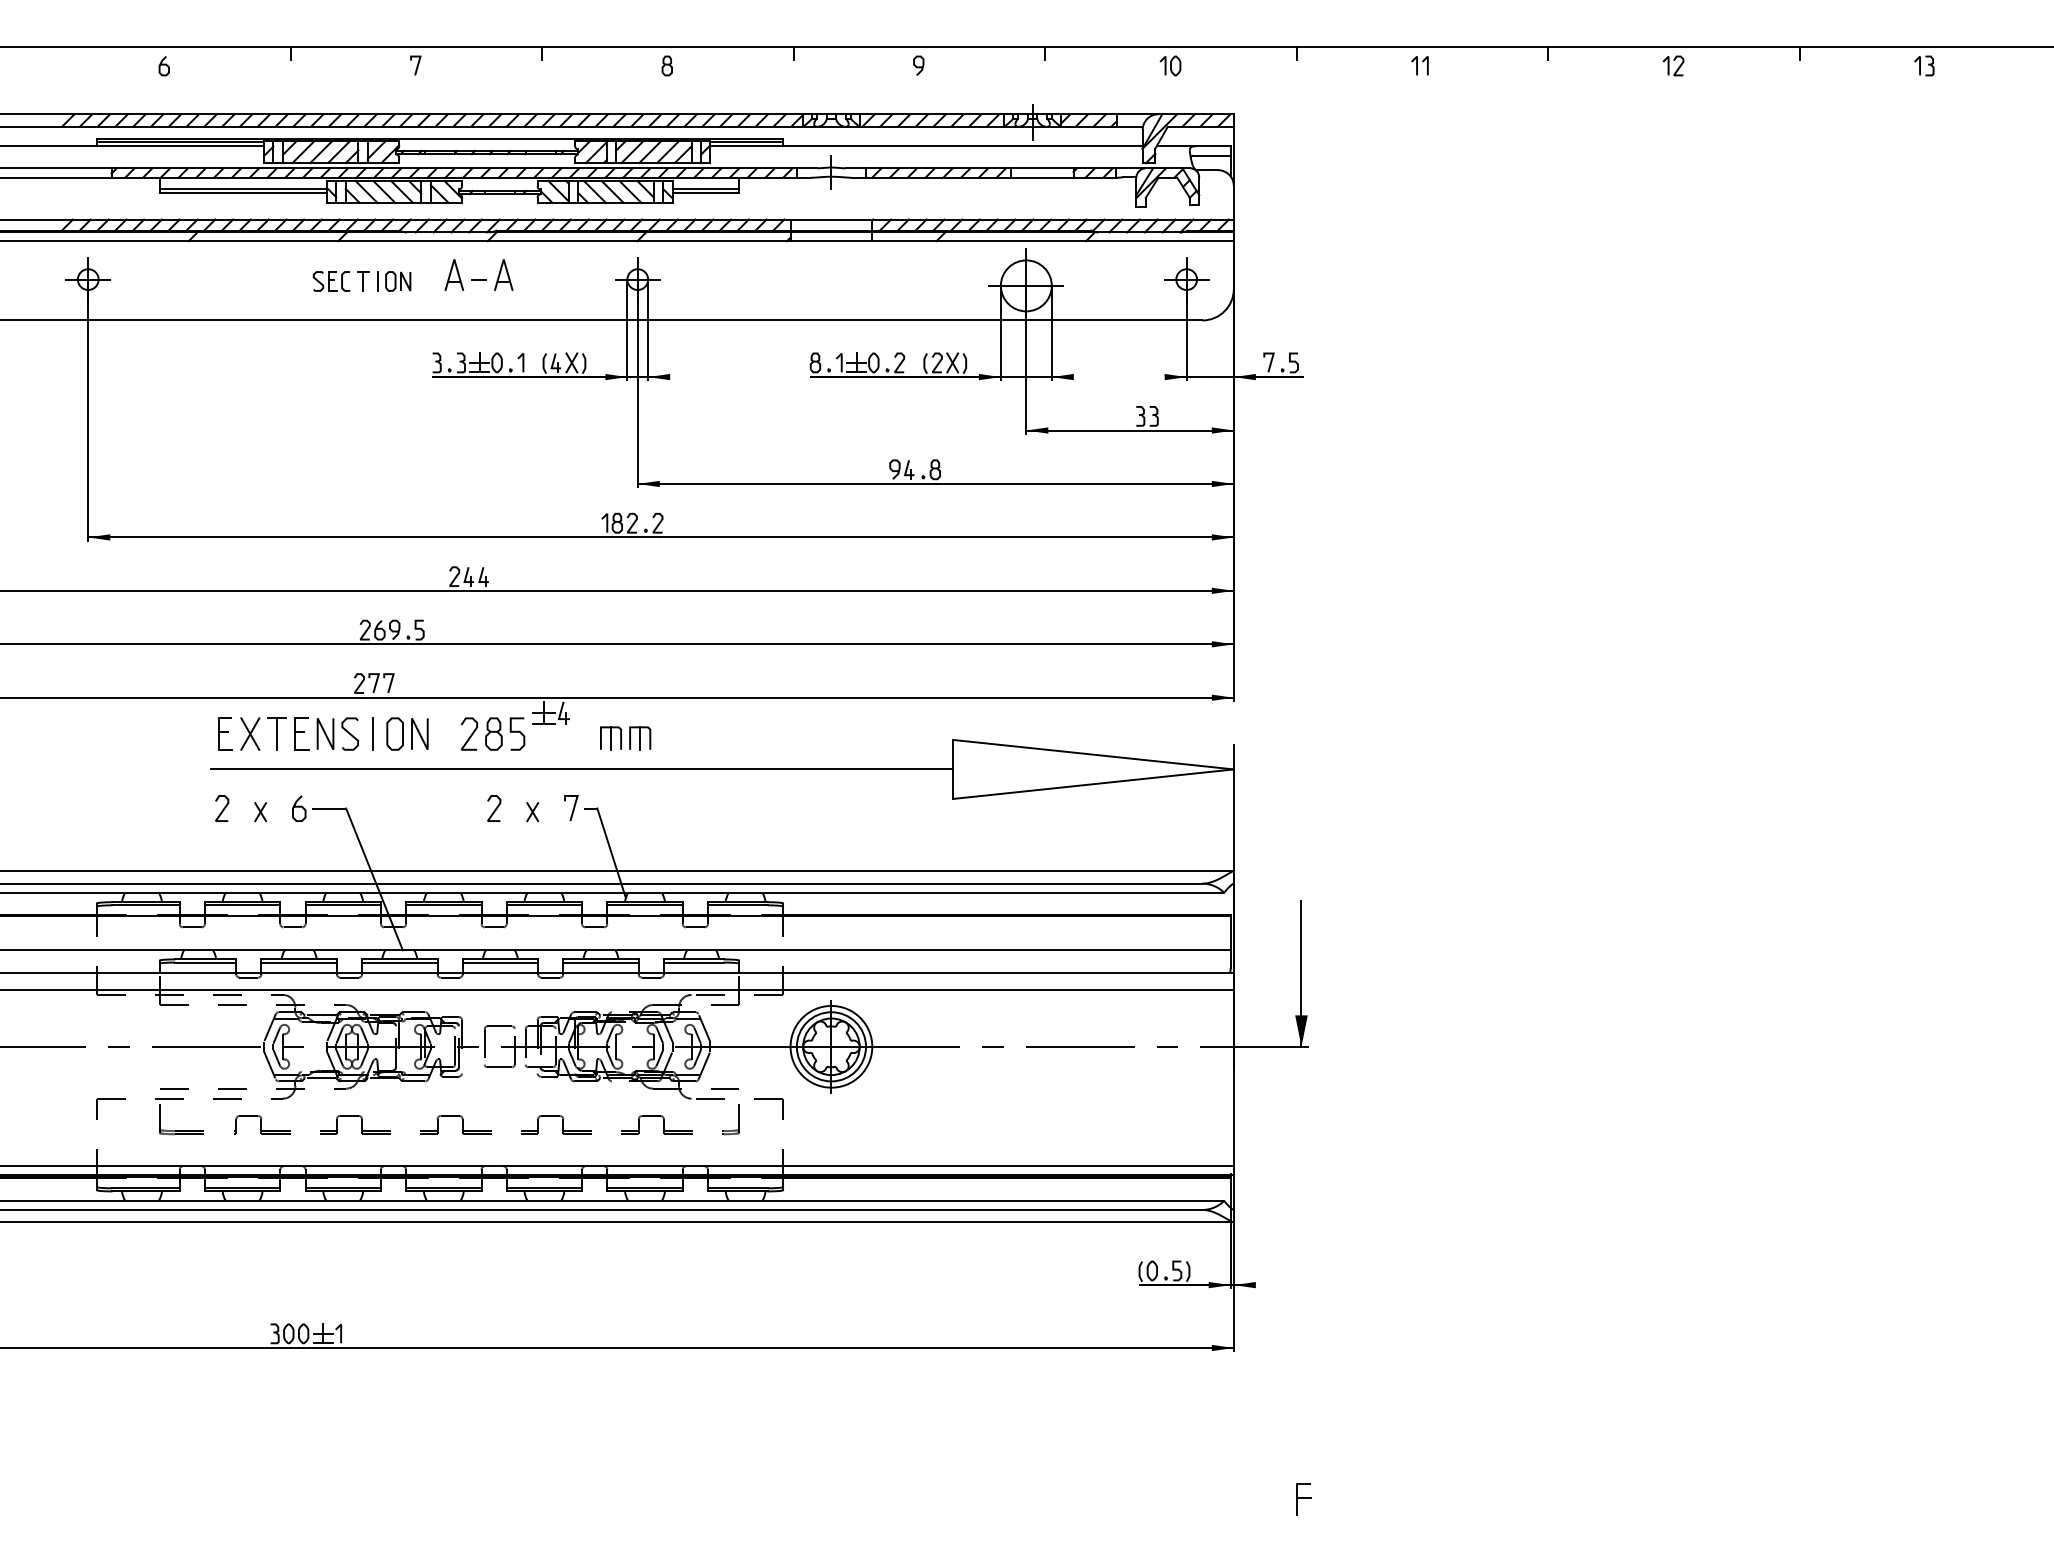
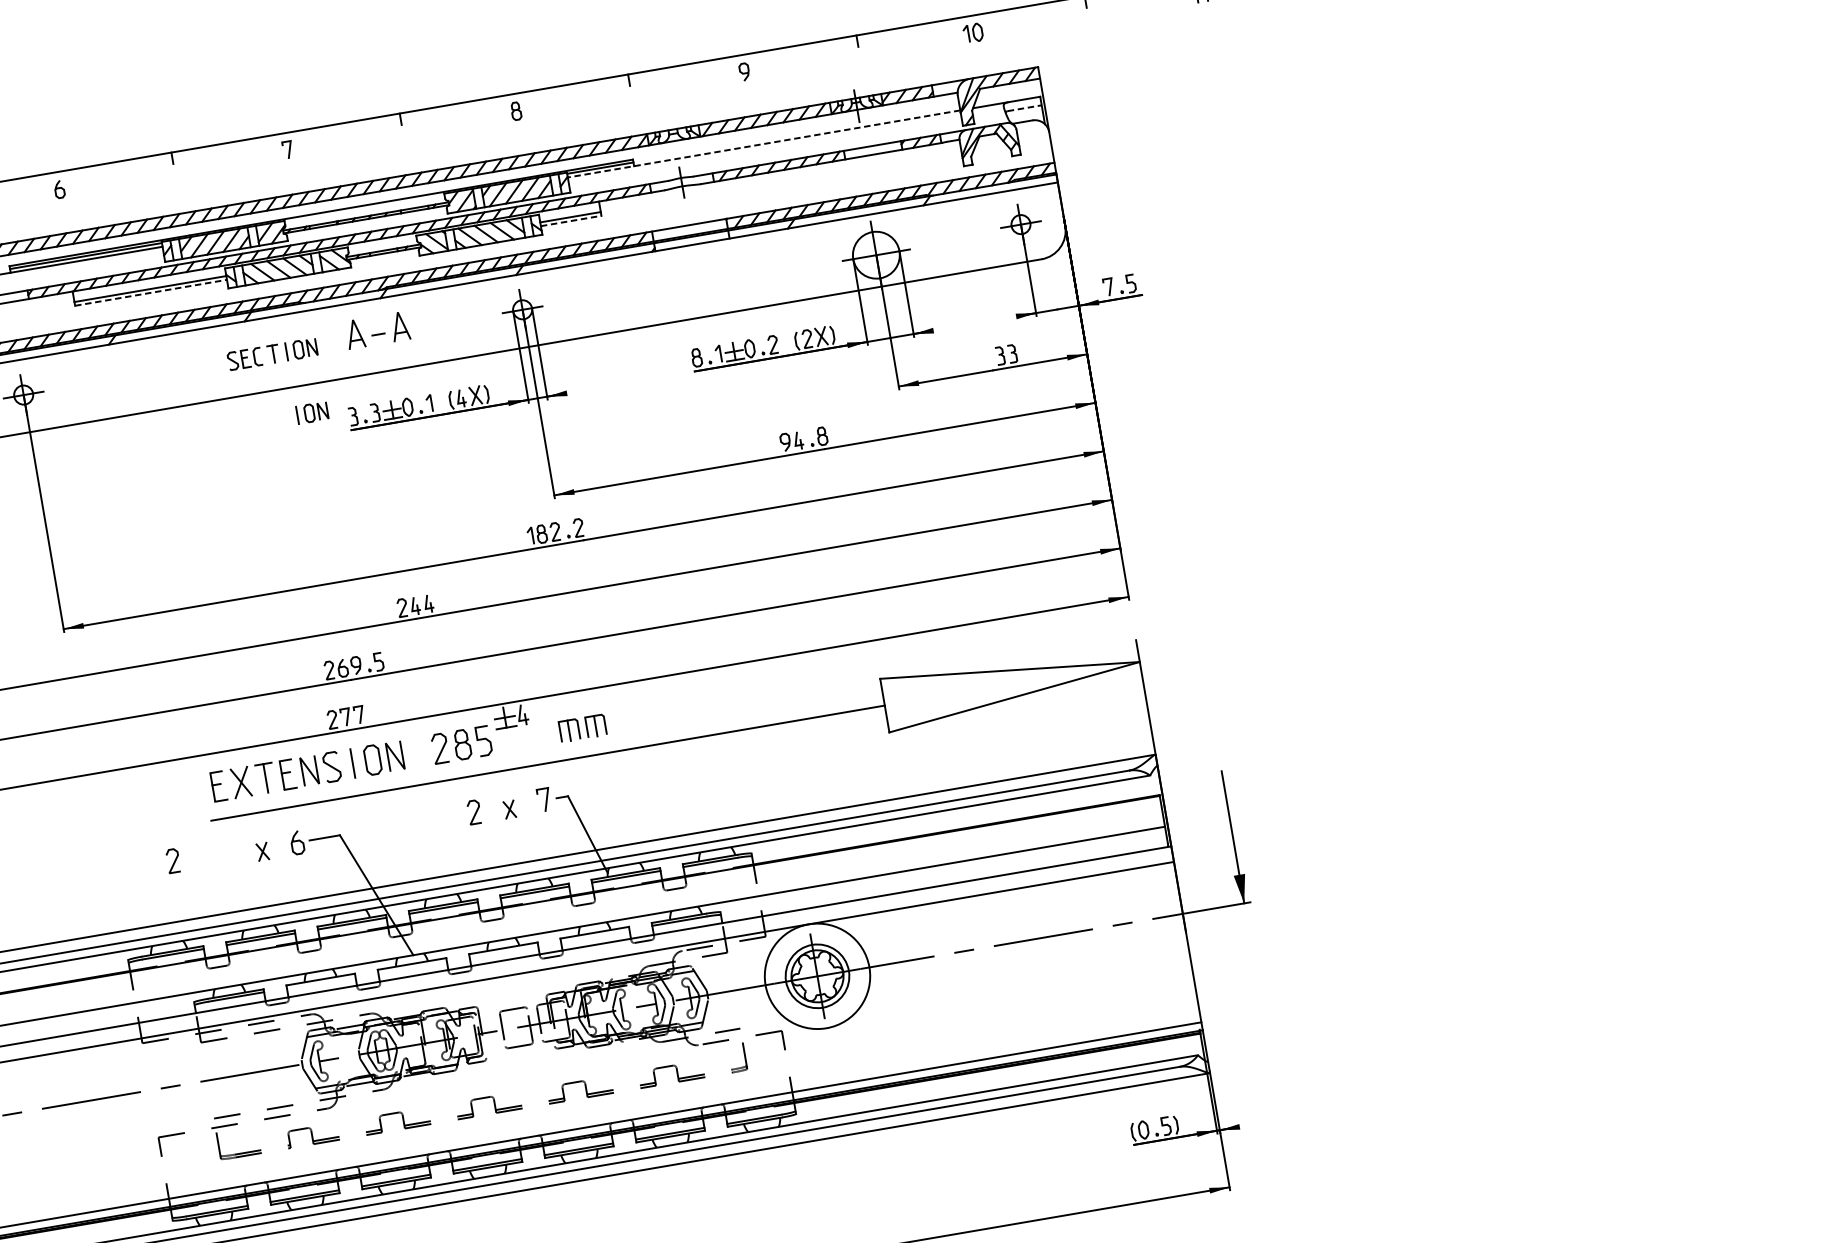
line: (926, 146) -> (764, 144), solid -> dashed
line: (1211, 155) -> (1024, 108), solid -> dashed
line: (243, 193) -> (151, 292), solid -> dashed
line: (706, 193) -> (571, 220), solid -> dashed
part: (394, 351) -> (312, 412), added
curve: (223, 808) -> (174, 860), moved
line: (298, 962) -> (320, 982), removed
line: (399, 962) -> (412, 966), removed
line: (500, 962) -> (503, 951), removed
line: (600, 962) -> (594, 935), removed
circle: (831, 1046) -> (817, 976), size x1.4

